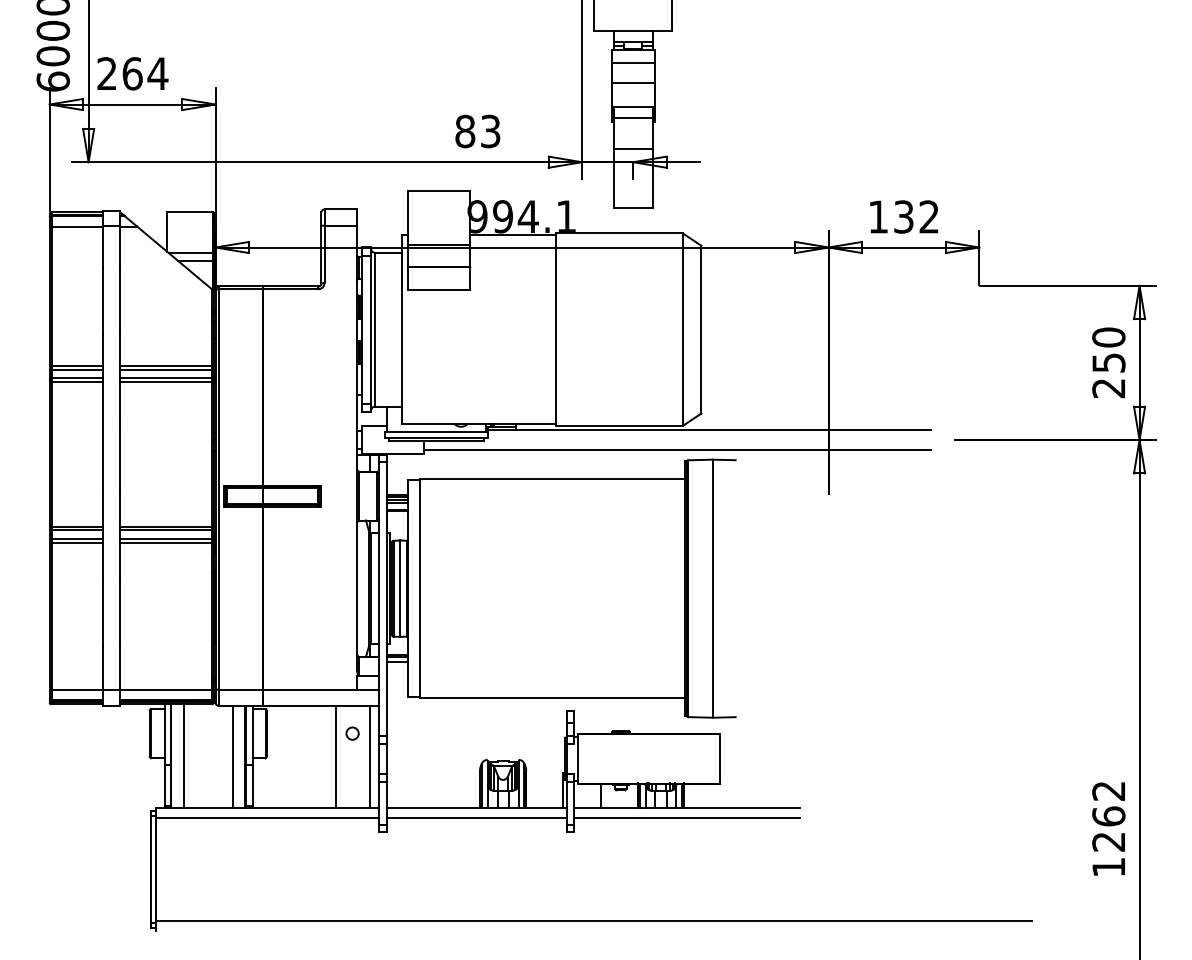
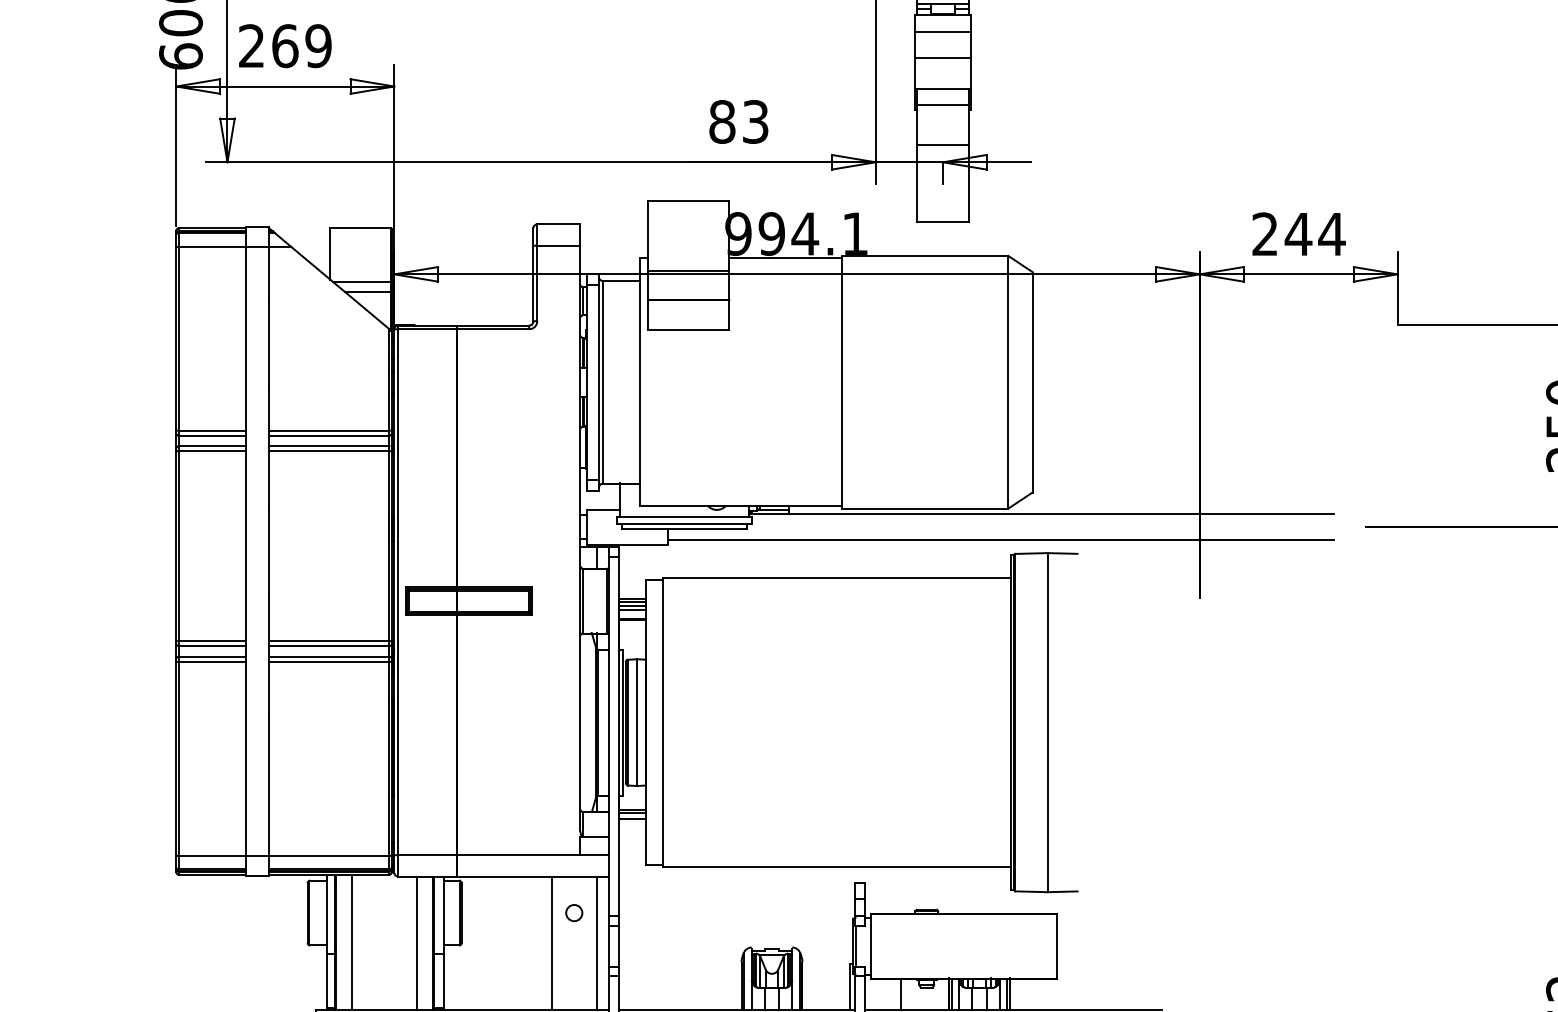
text: (157, 73) -> (317, 45), 264 -> 269
text: (903, 216) -> (1298, 233), 132 -> 244

